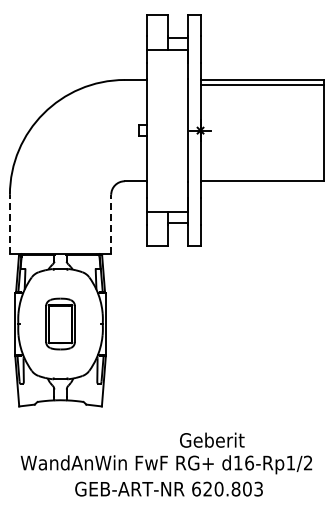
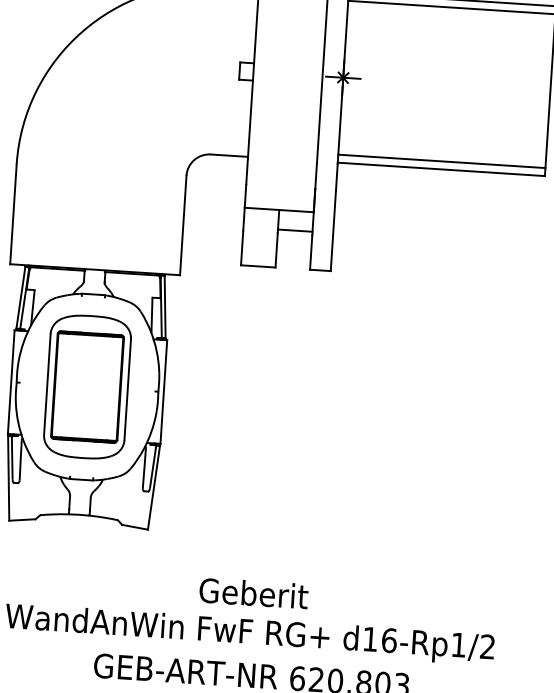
line: (262, 176) -> (442, 161), added
line: (9, 224) -> (12, 214), dashed -> solid
line: (111, 224) -> (183, 225), dashed -> solid
part: (60, 323) -> (87, 386), size x1.67
text: (212, 439) -> (254, 592), moved

